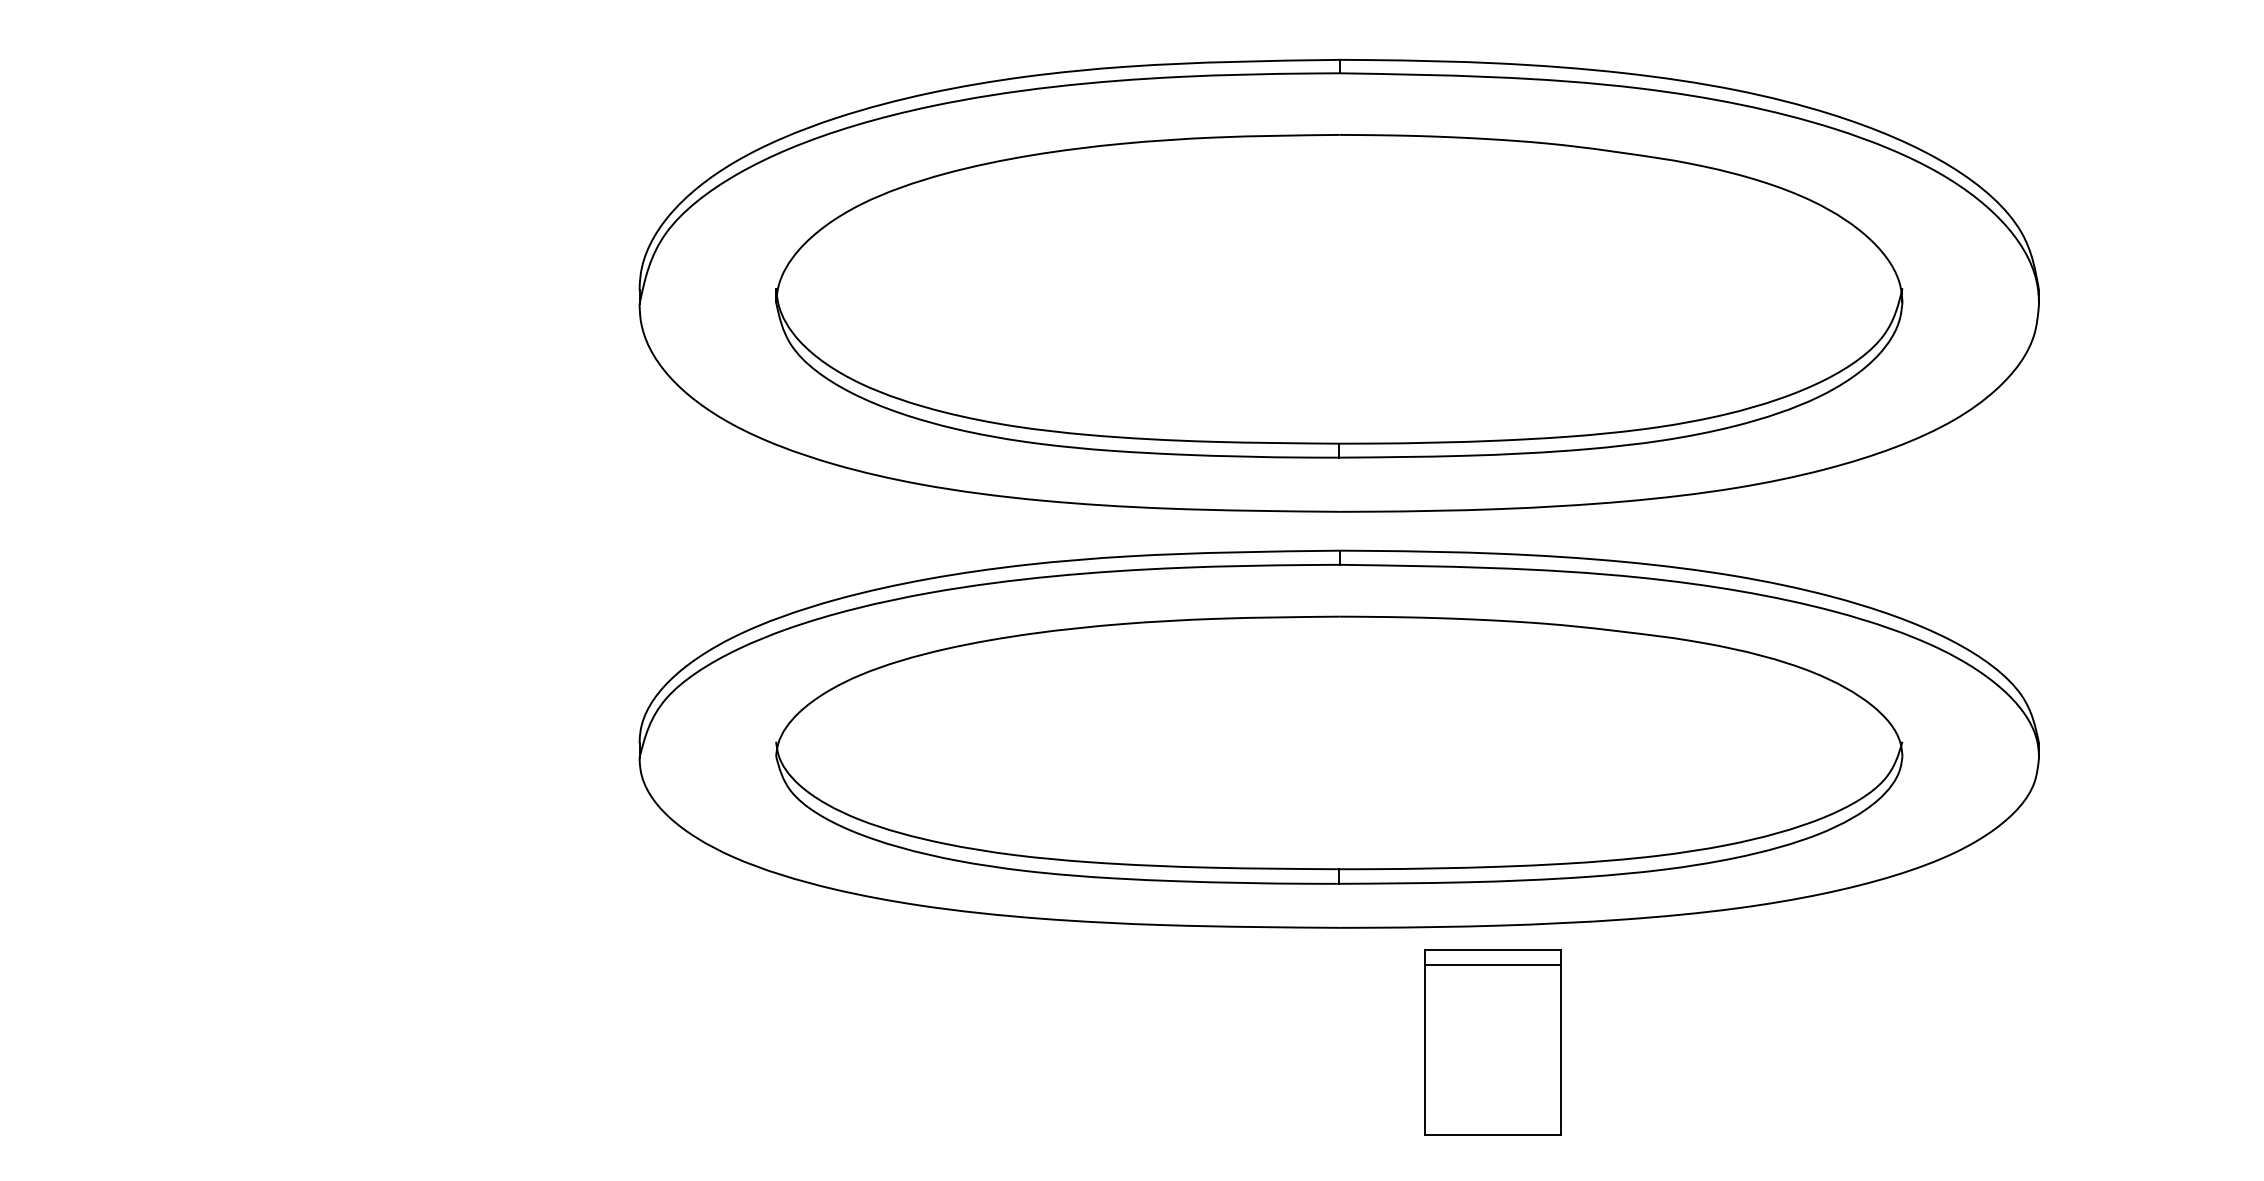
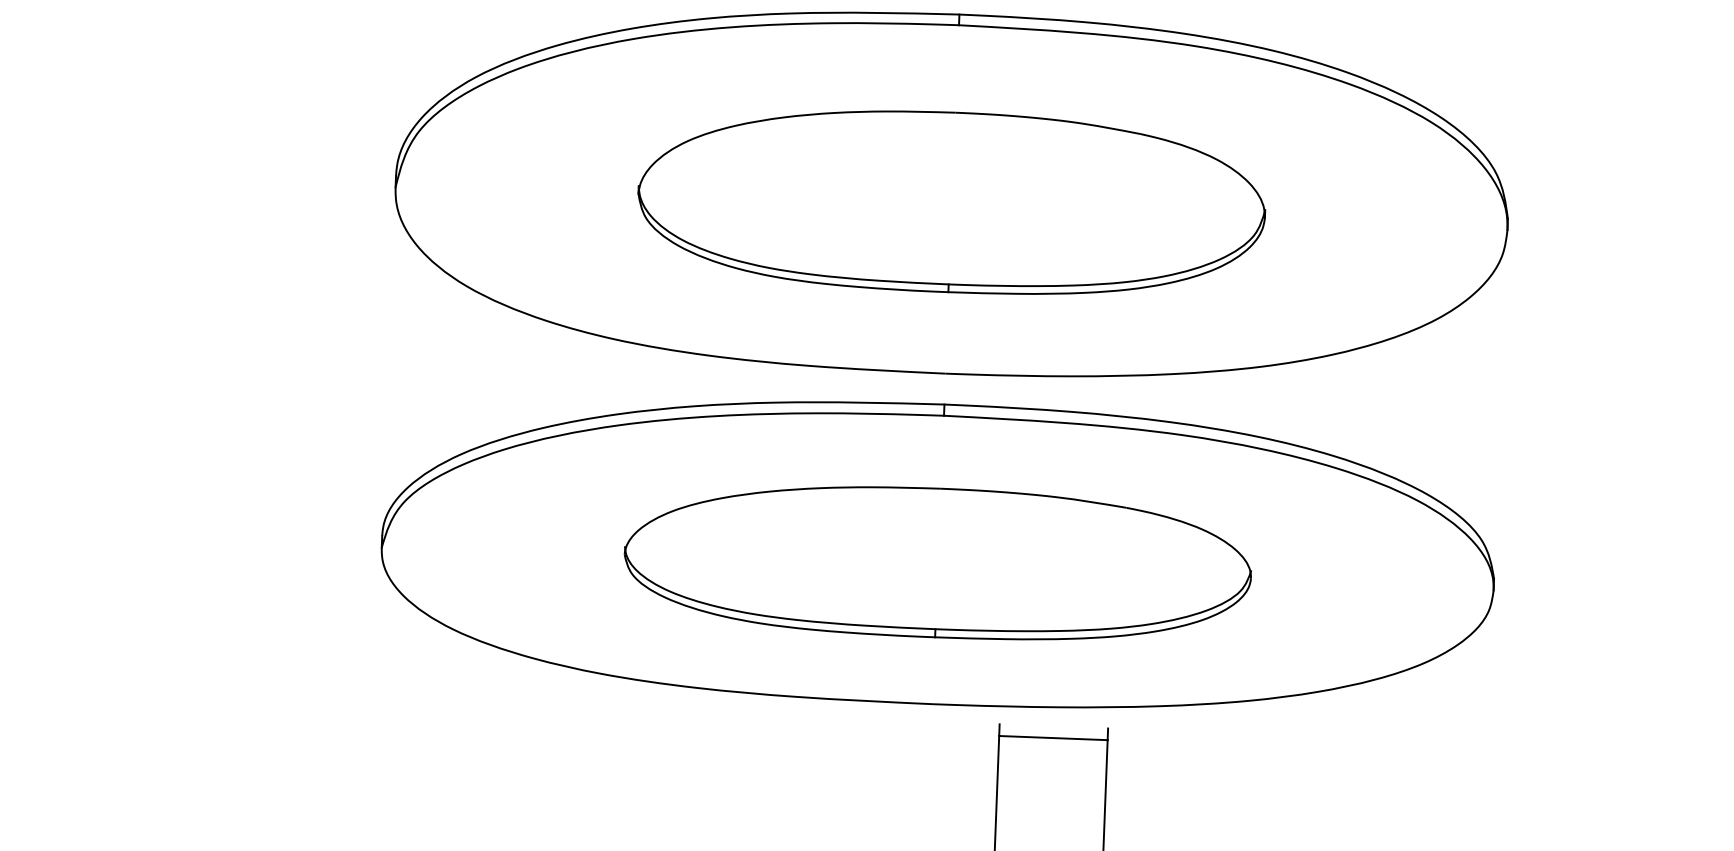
part: (1339, 296) -> (951, 202), size x0.7
part: (1339, 749) -> (938, 562), size x0.7
line: (1492, 949) -> (1053, 726), removed

